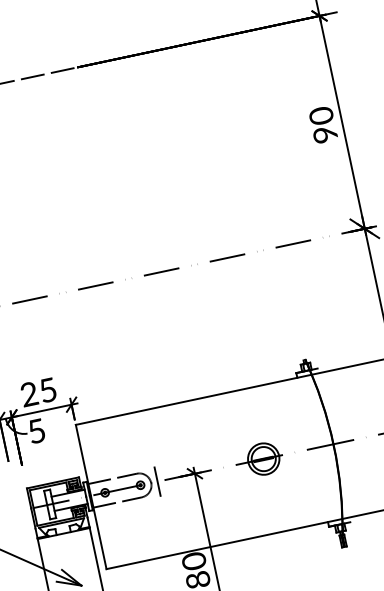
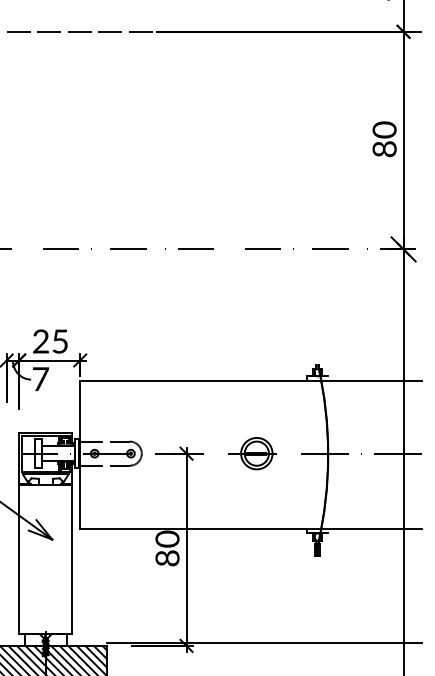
text: (326, 134) -> (385, 149), 90 -> 80
text: (36, 431) -> (40, 379), 5 -> 7
line: (157, 481) -> (148, 453), removed

